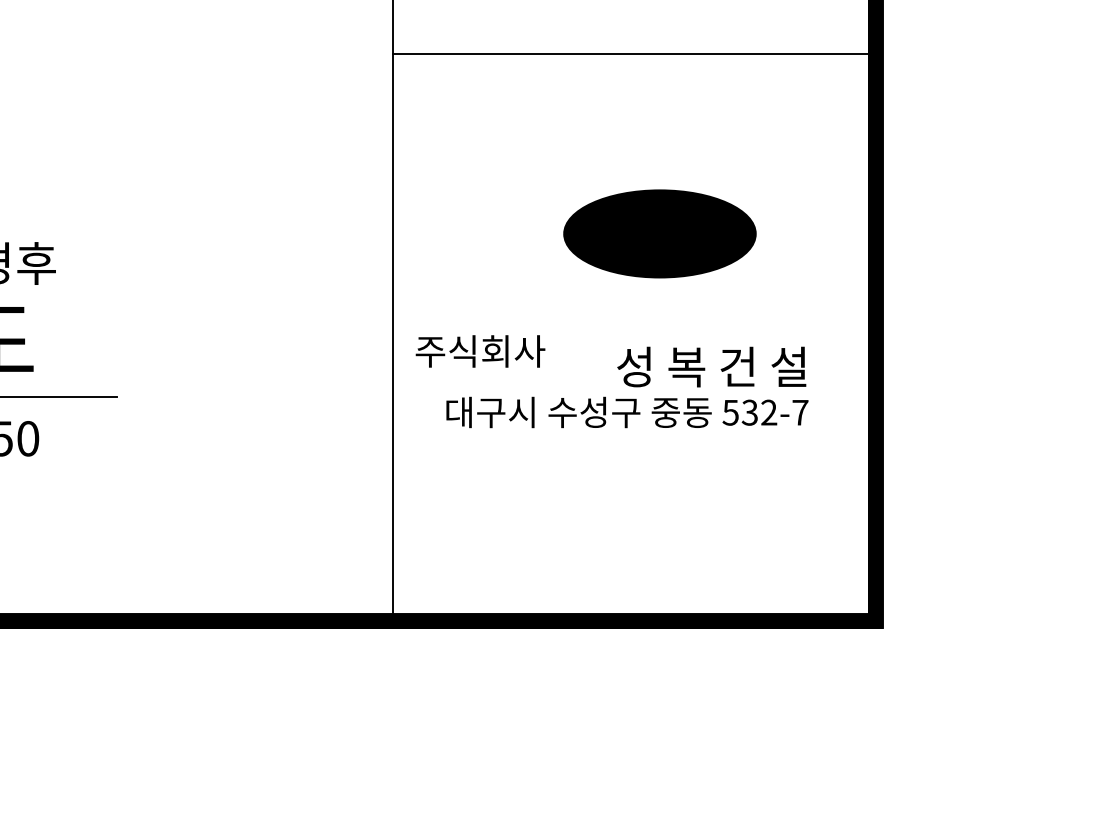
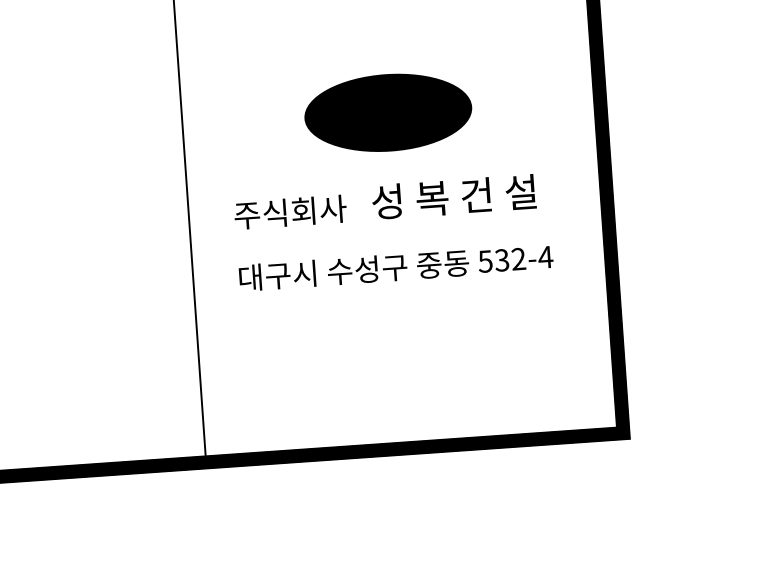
part: (659, 233) -> (387, 112), moved
text: (480, 351) -> (290, 212), moved
text: (711, 366) -> (453, 196), moved
text: (799, 412) -> (544, 257), 532-7 -> 532-4

